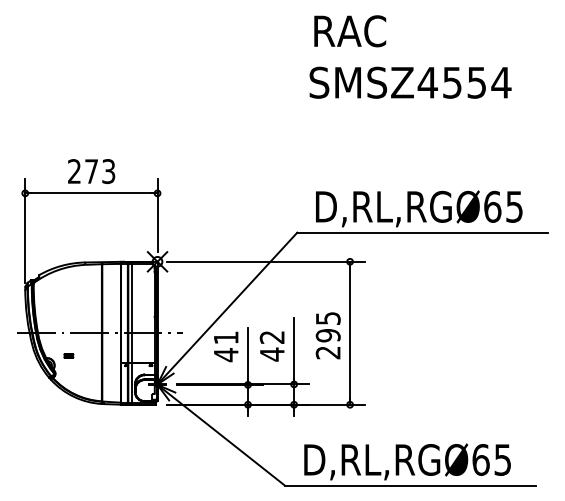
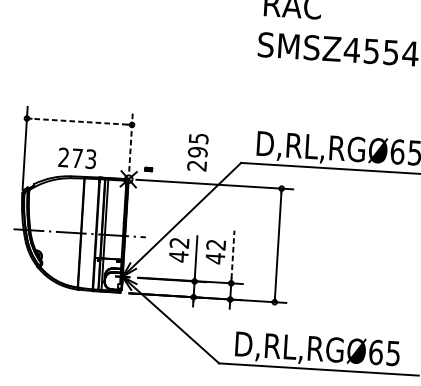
text: (91, 171) -> (77, 158), moved
line: (90, 193) -> (78, 121), solid -> dashed
line: (157, 215) -> (130, 142), solid -> dashed
text: (327, 335) -> (197, 152), moved
text: (225, 337) -> (179, 242), 41 -> 42
line: (294, 347) -> (233, 254), solid -> dashed
part: (68, 355) -> (148, 169), moved

